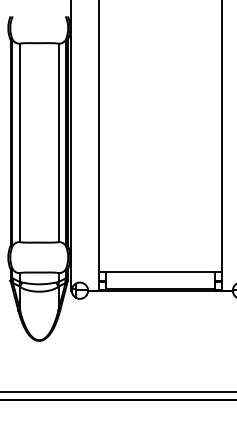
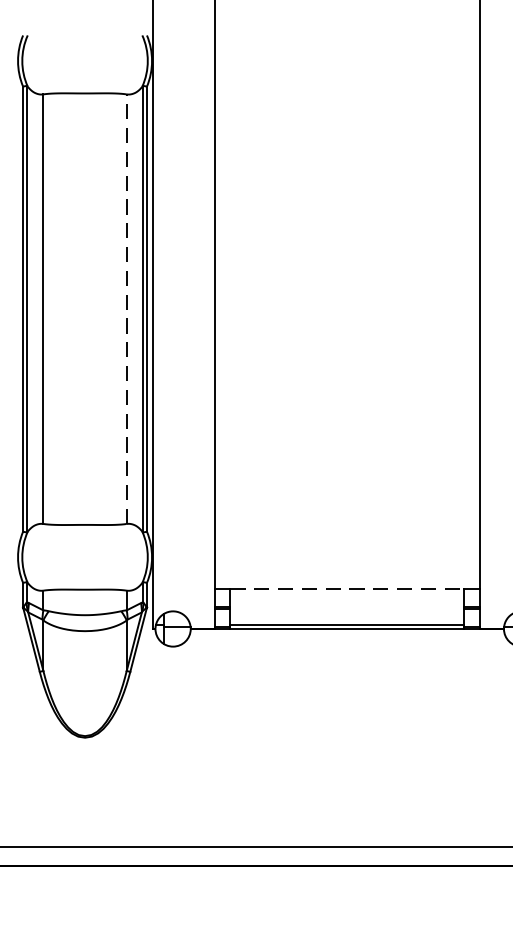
line: (58, 142) -> (126, 308), solid -> dashed
line: (160, 272) -> (347, 589), solid -> dashed

